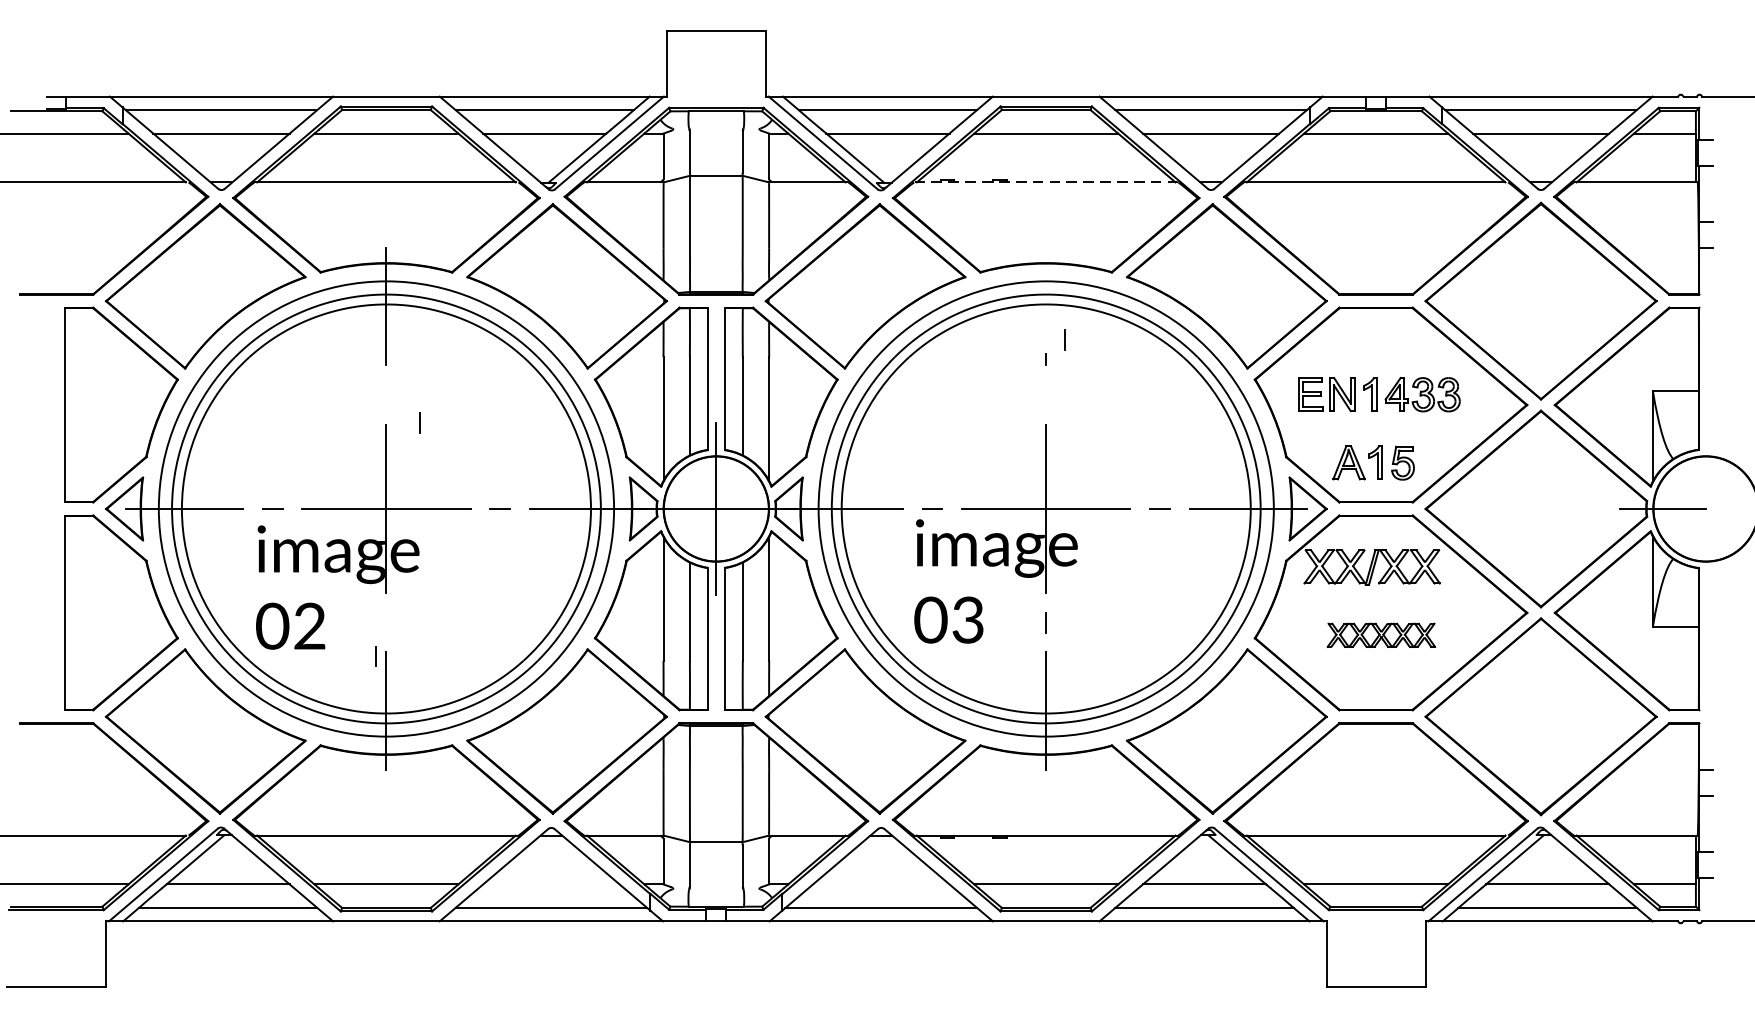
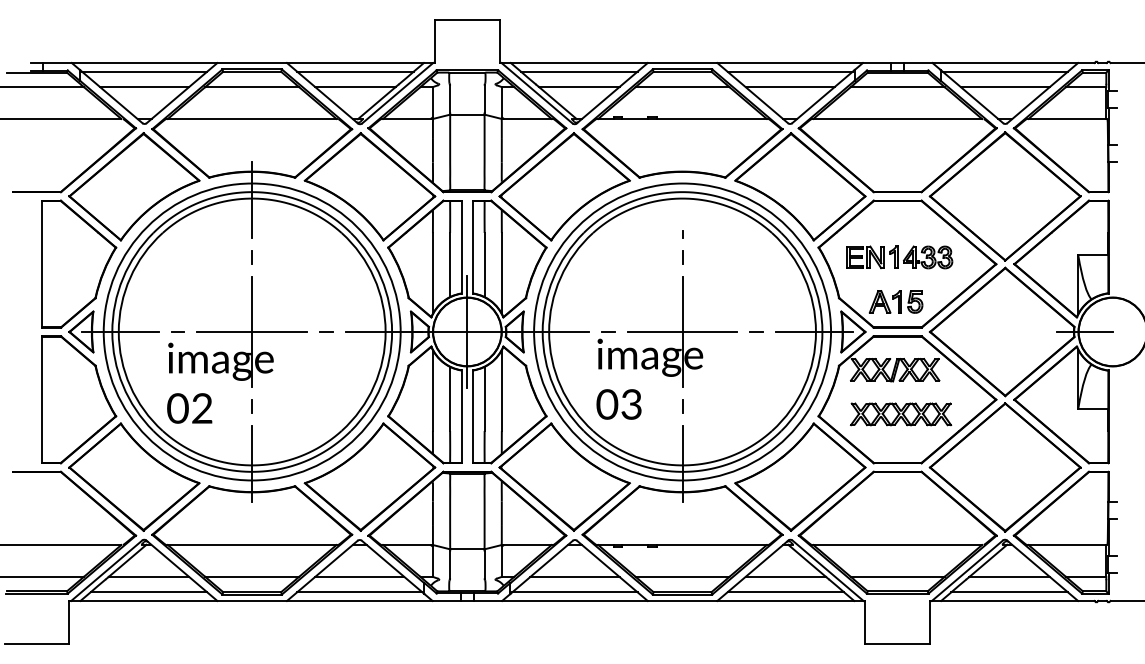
line: (1046, 181) -> (682, 118), dashed -> solid
line: (1064, 339) -> (682, 257), moved
line: (419, 422) -> (251, 257), moved
part: (1381, 635) -> (901, 414), size x1.43
line: (374, 656) -> (251, 406), moved
line: (550, 883) -> (359, 576), added
line: (880, 883) -> (574, 576), added

